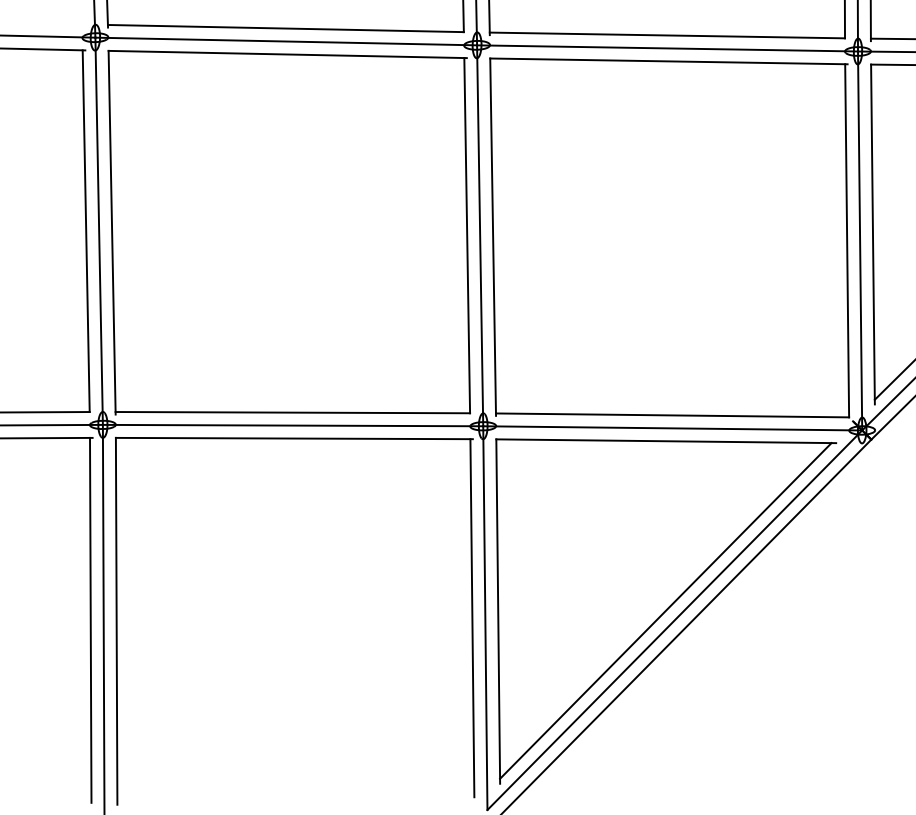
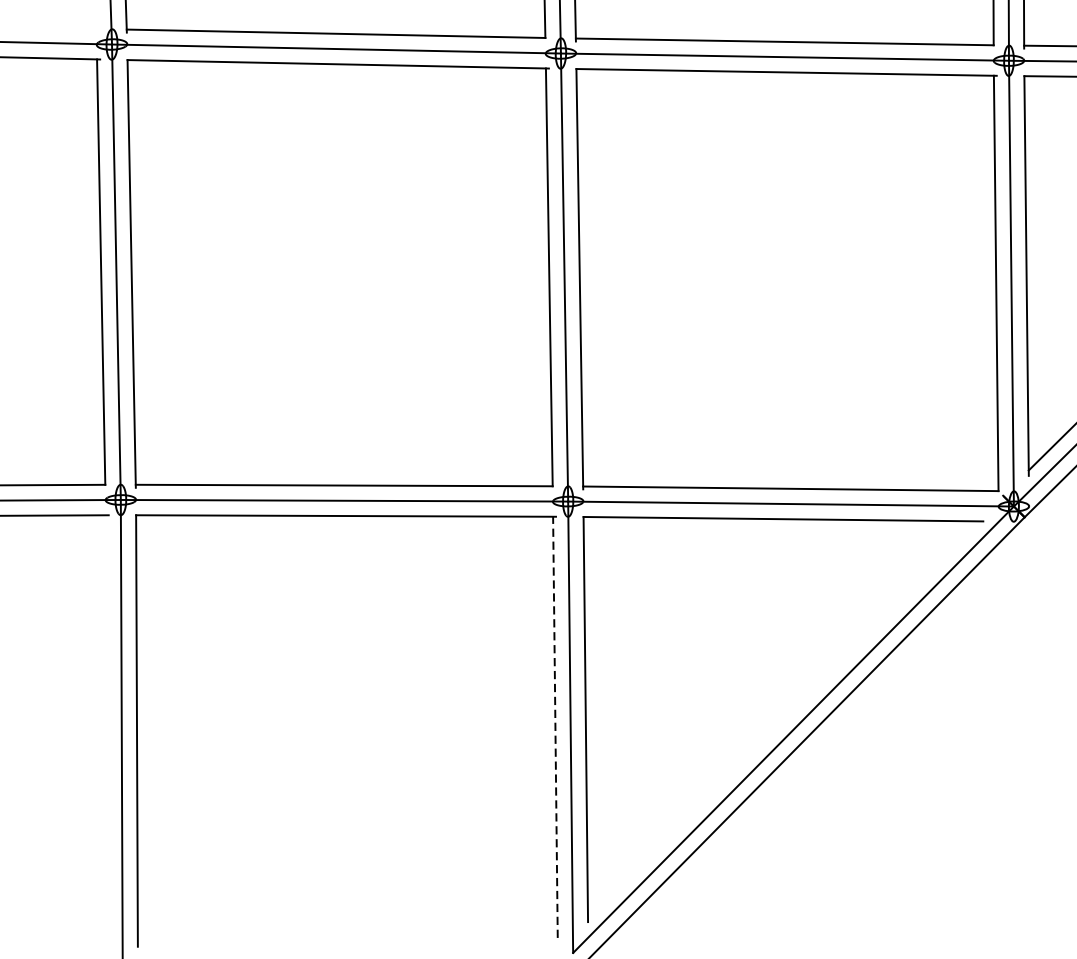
line: (665, 610) -> (782, 718), removed
line: (472, 617) -> (555, 726), solid -> dashed
line: (90, 619) -> (106, 728), removed

